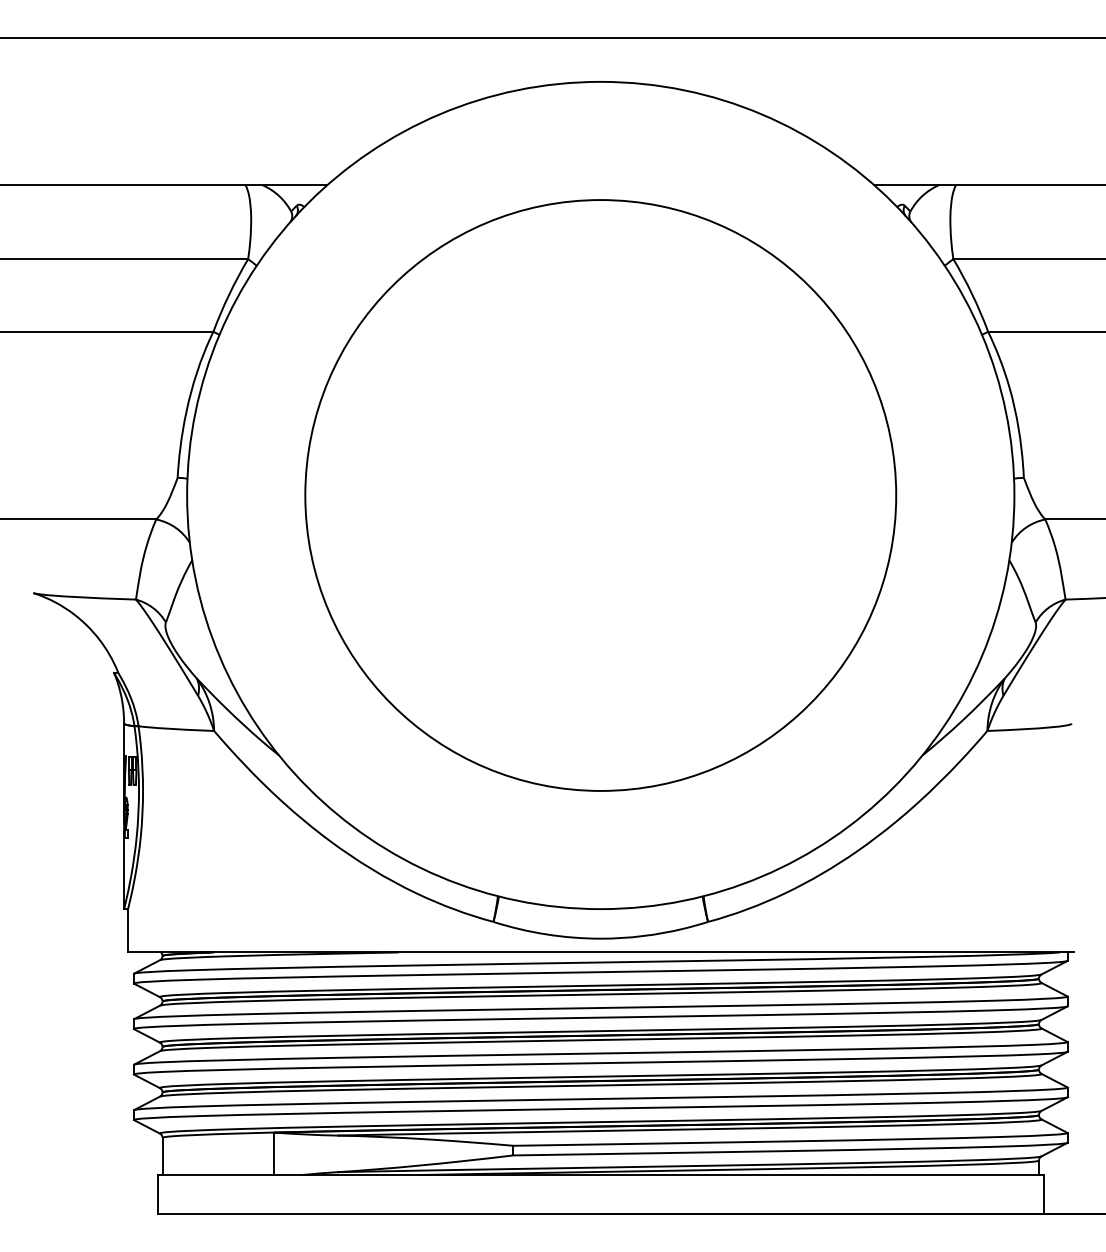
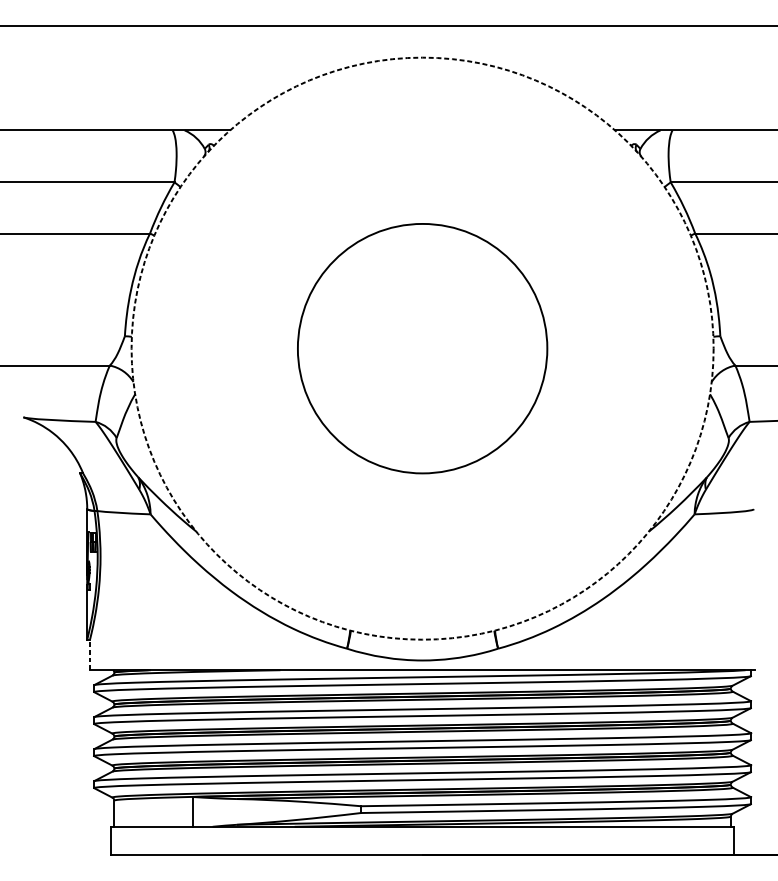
circle: (600, 495) -> (422, 348), size x0.6
circle: (600, 495) -> (422, 348), solid -> dashed
line: (128, 930) -> (90, 654), solid -> dashed

